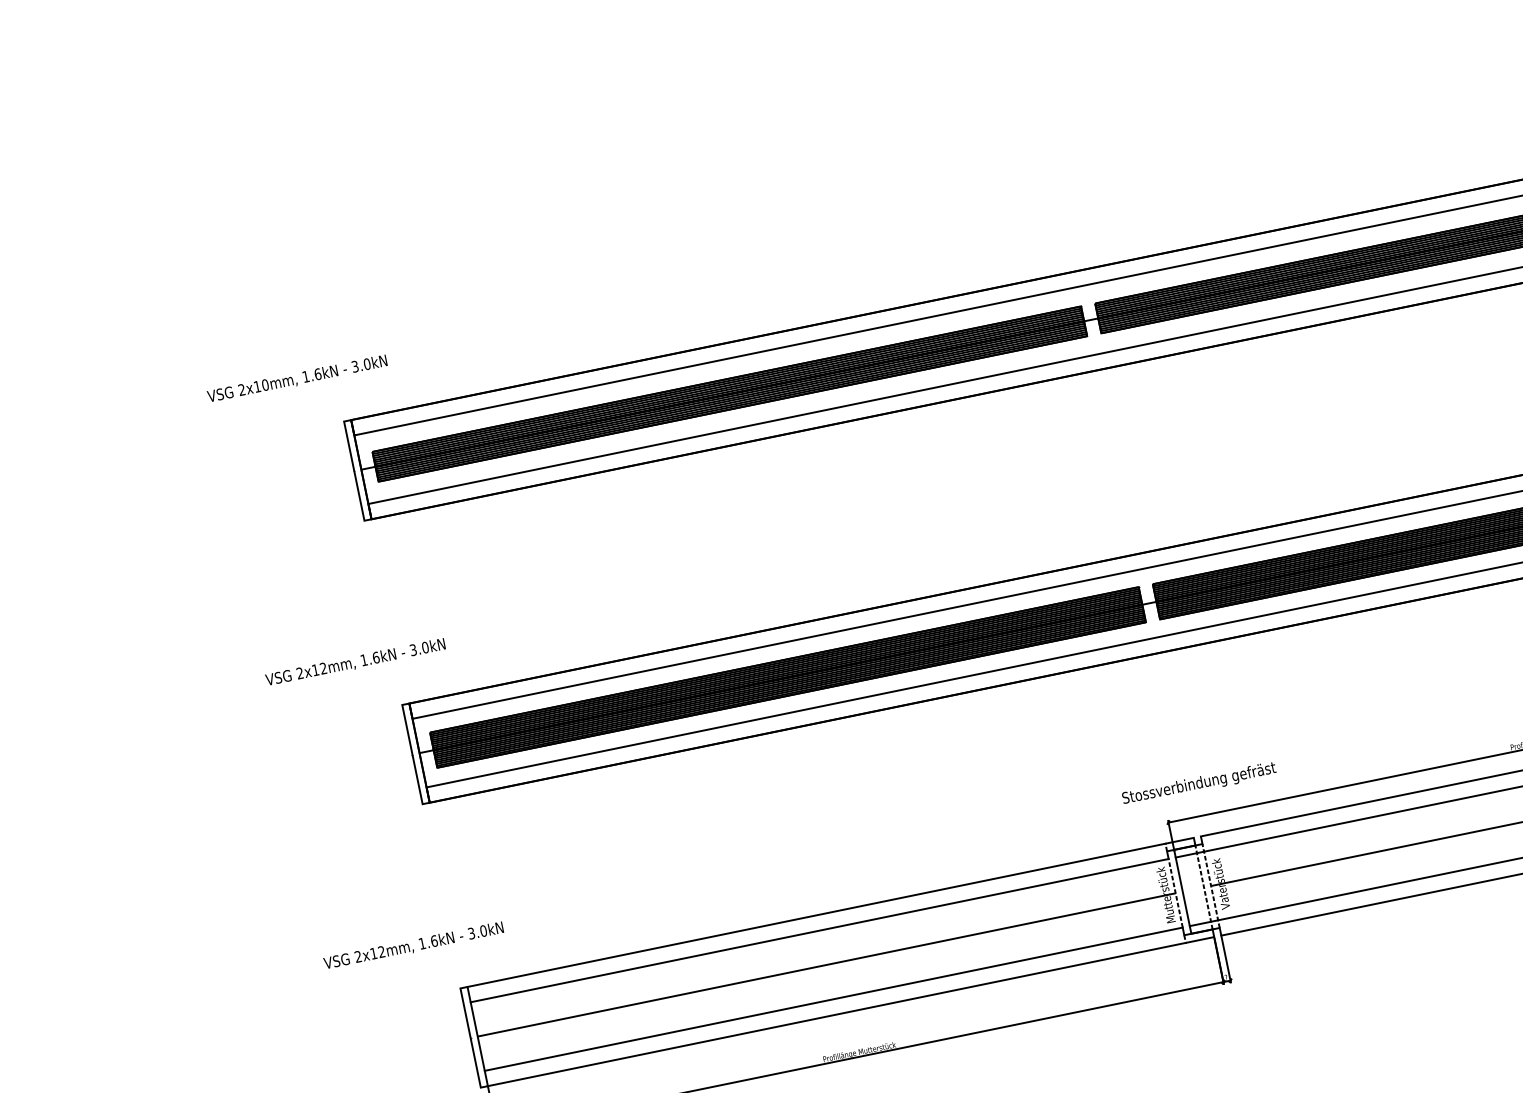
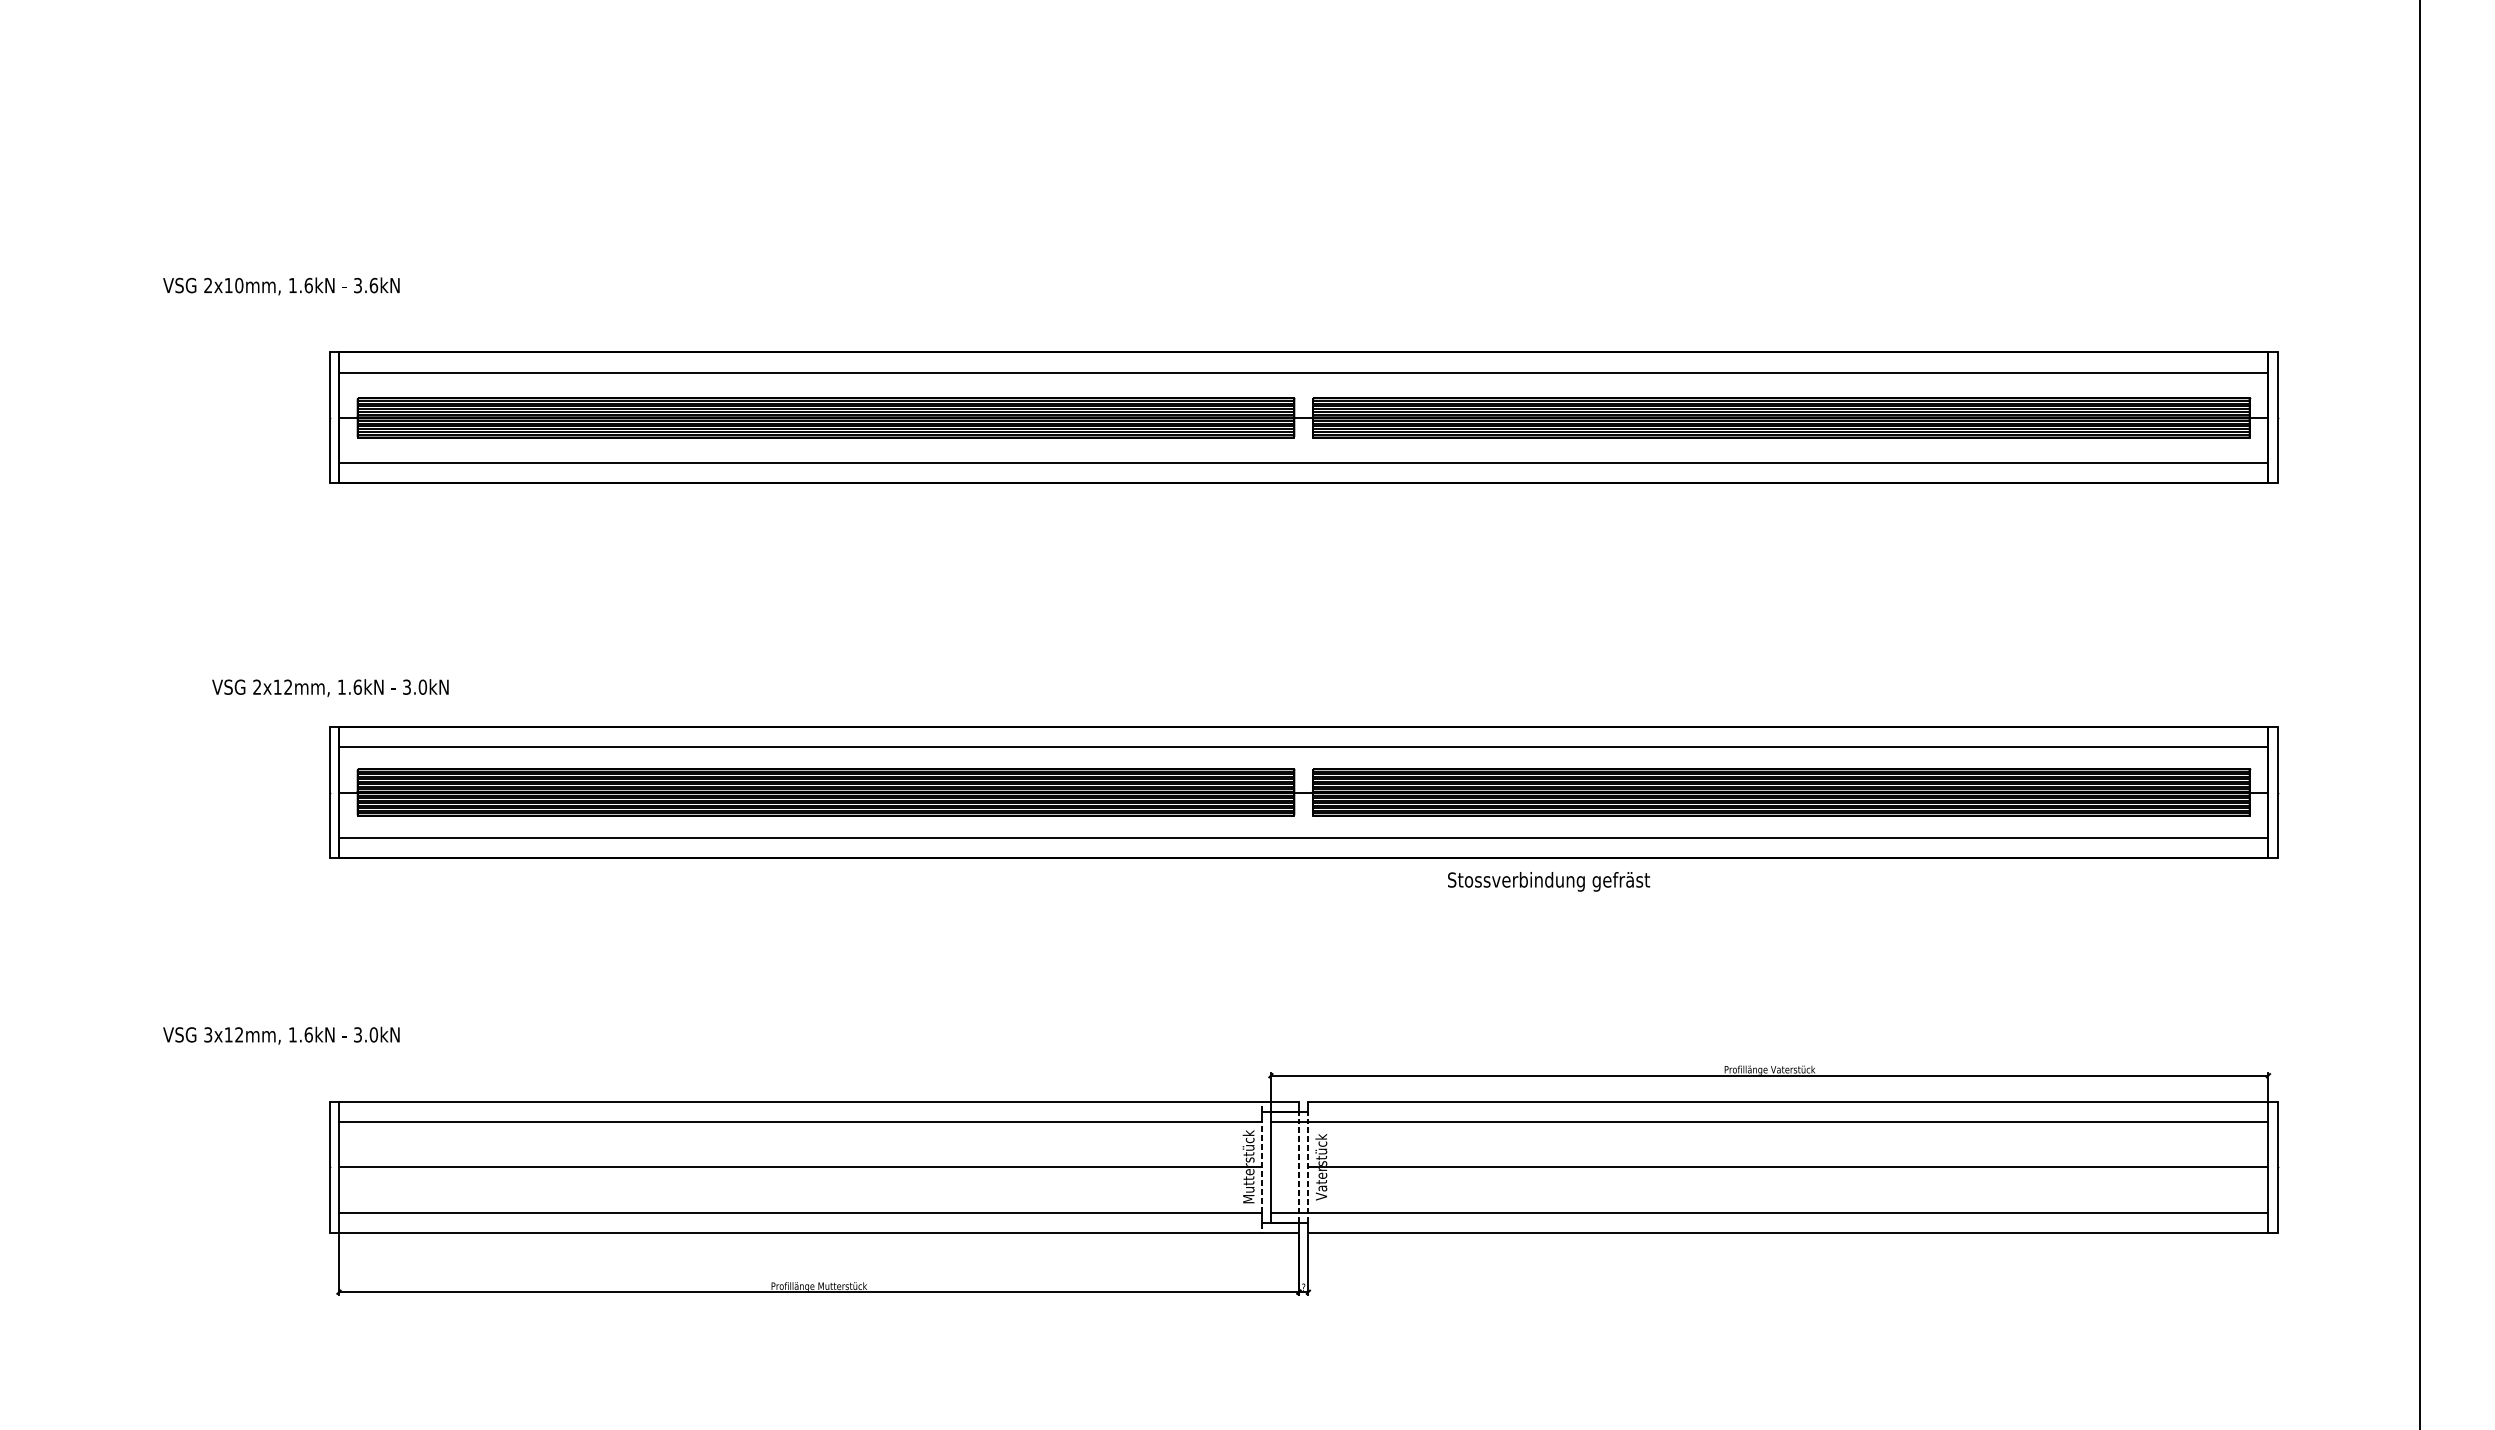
text: (366, 363) -> (373, 284), 3.0kN -> 3.6kN
text: (355, 662) -> (330, 687), moved
text: (1199, 783) -> (1549, 881), moved
text: (358, 956) -> (208, 1034), 2x12mm, -> 3x12mm,

